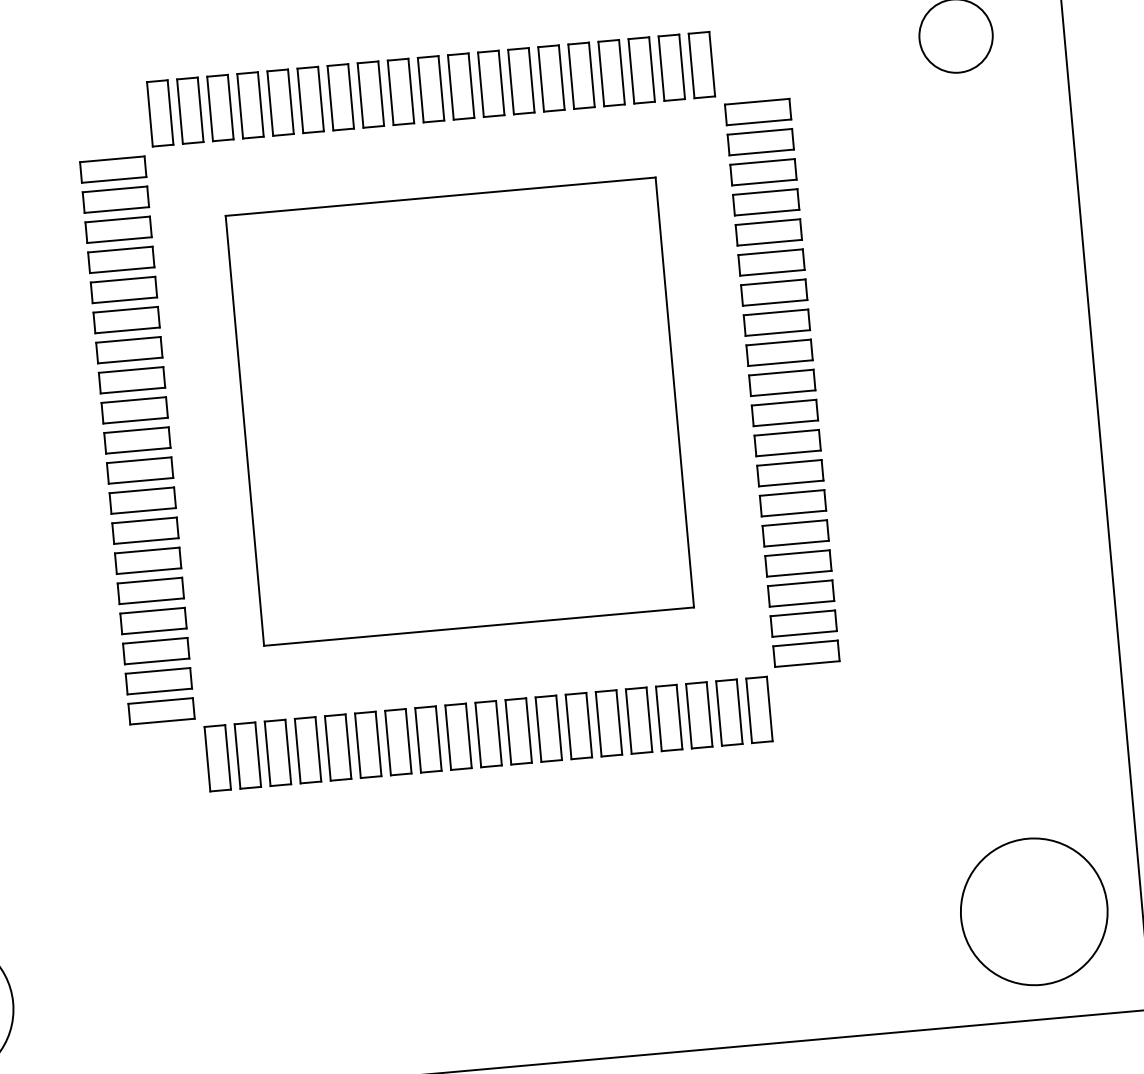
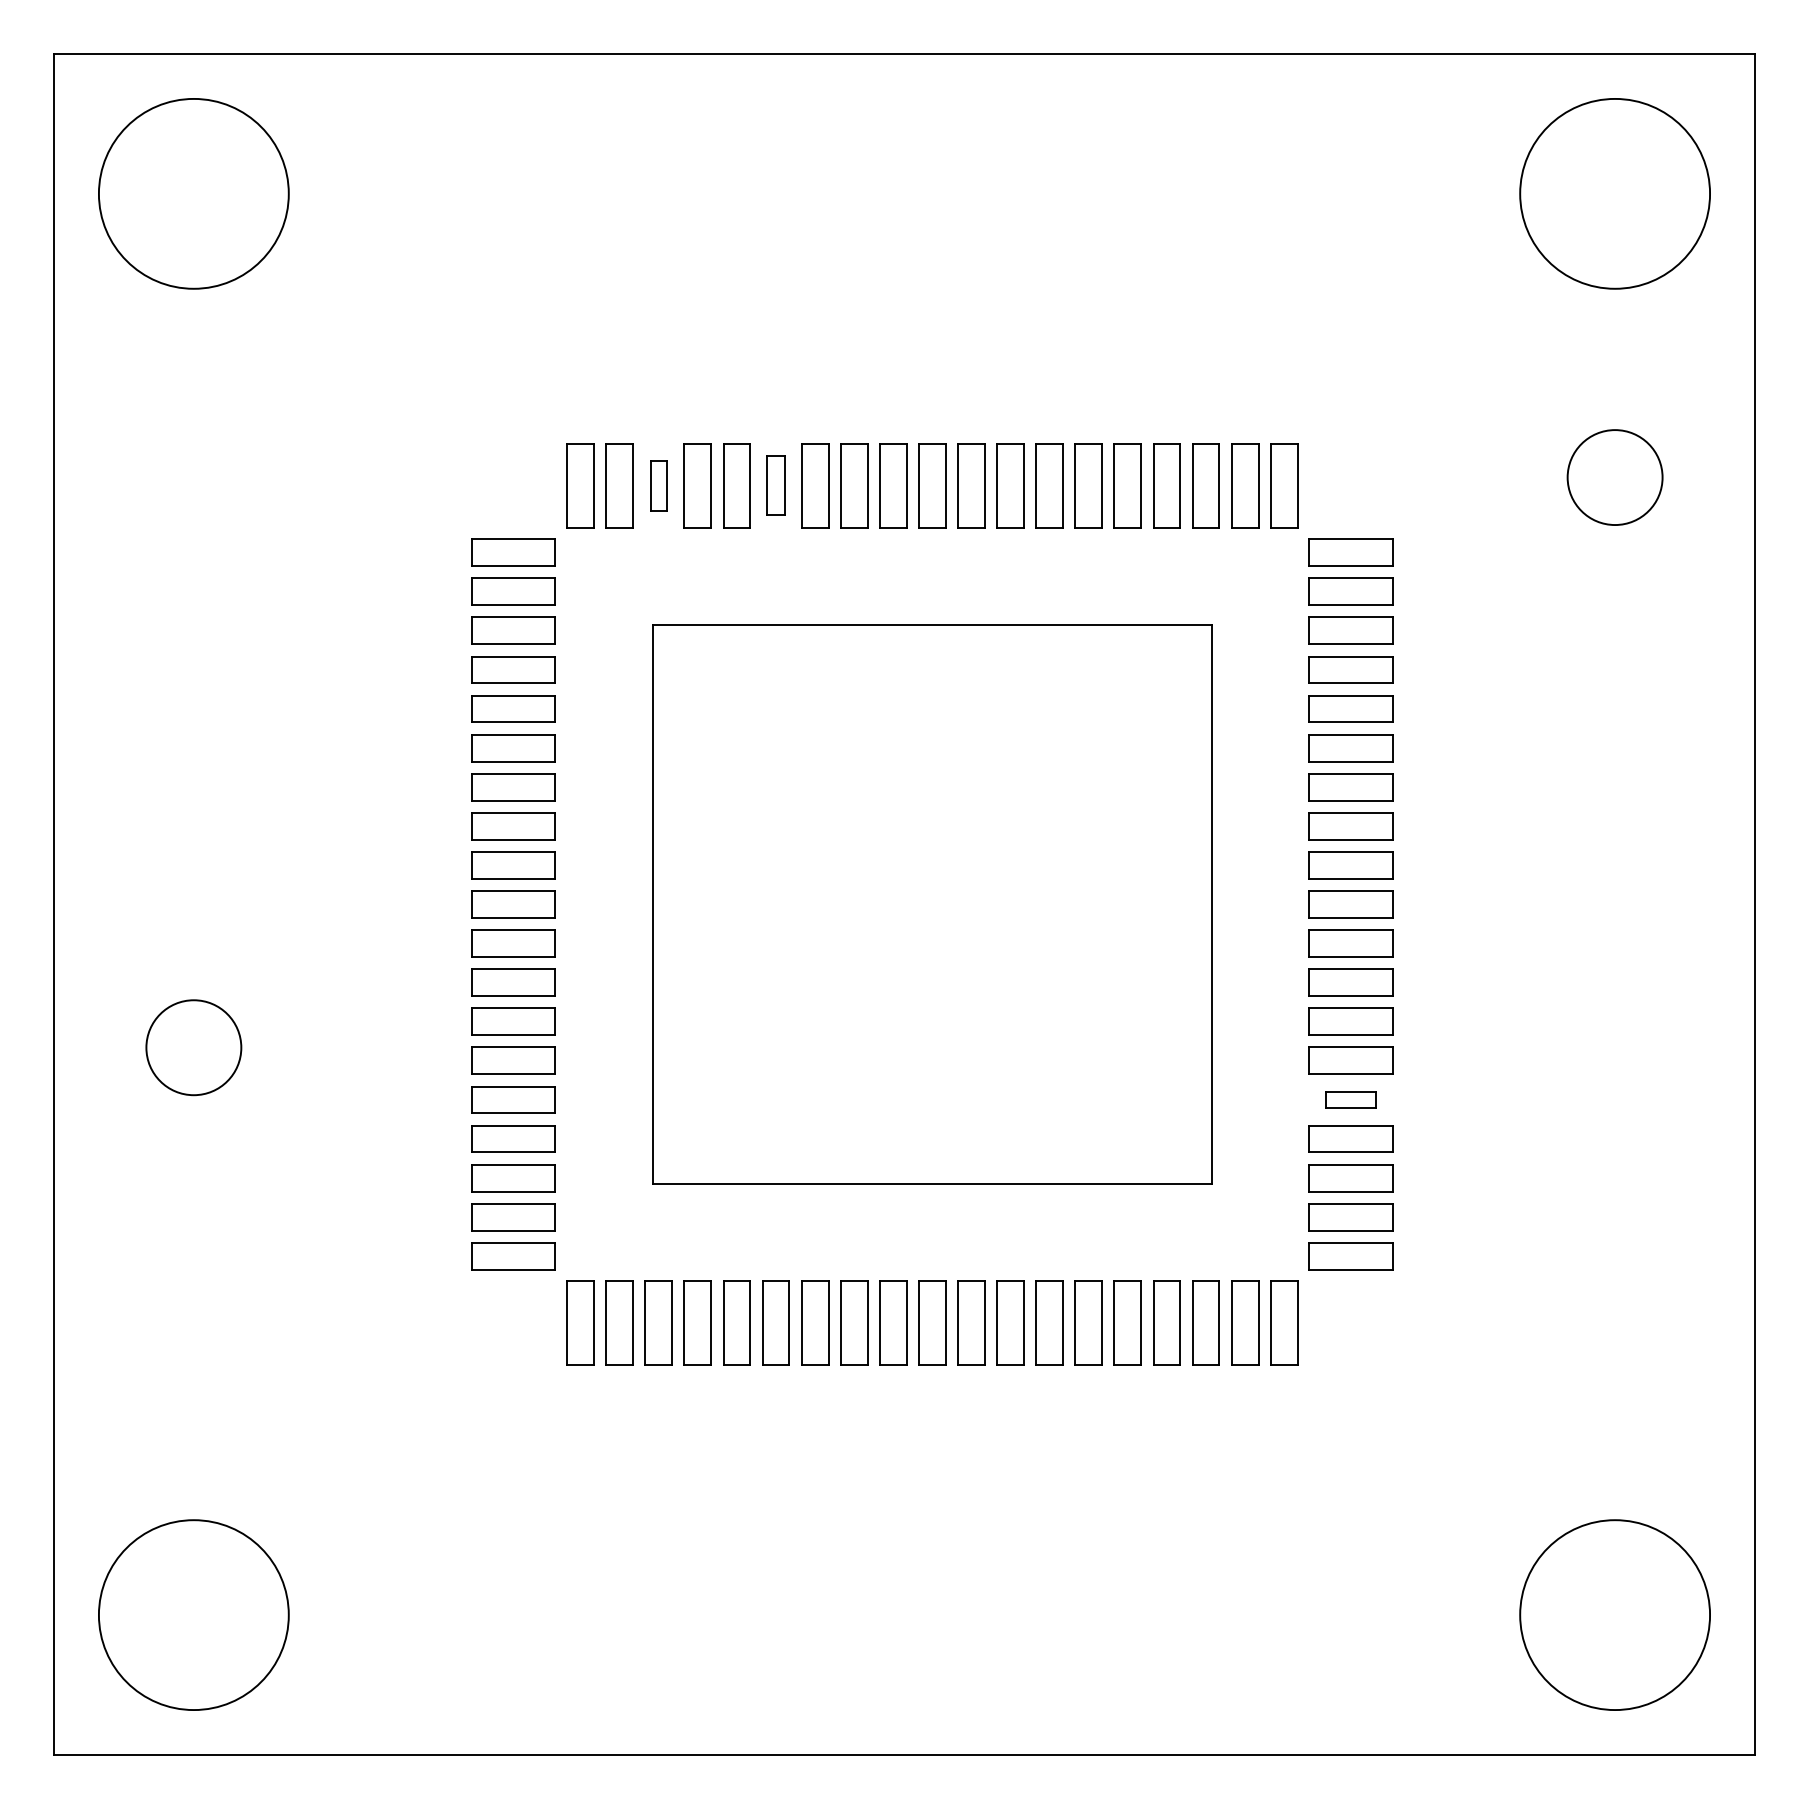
part: (310, 99) -> (775, 485), size x0.7
part: (220, 107) -> (658, 485), size x0.6
part: (795, 533) -> (1350, 1099), size x0.6

